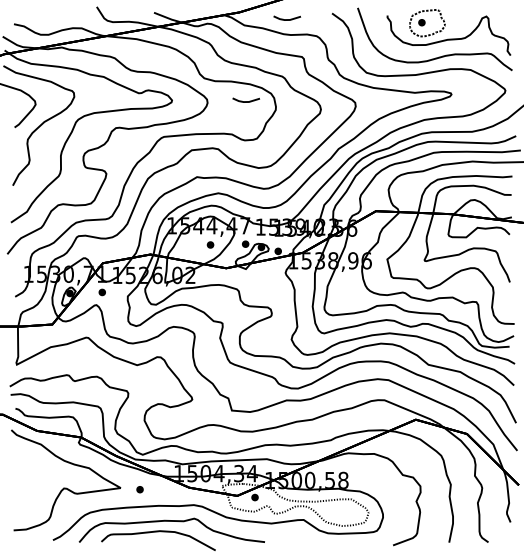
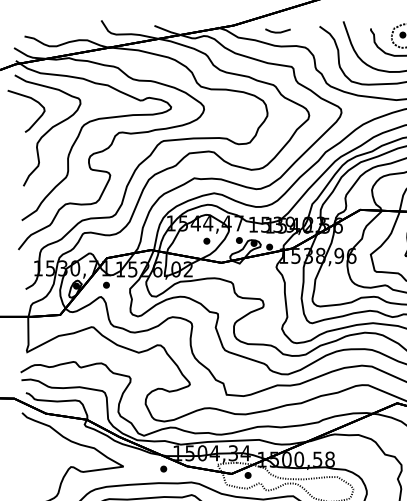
line: (246, 101) -> (240, 108), removed
part: (139, 489) -> (163, 468), moved

